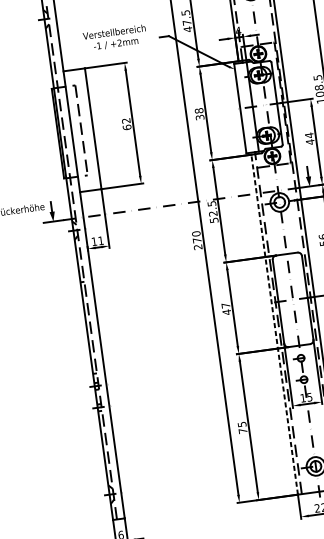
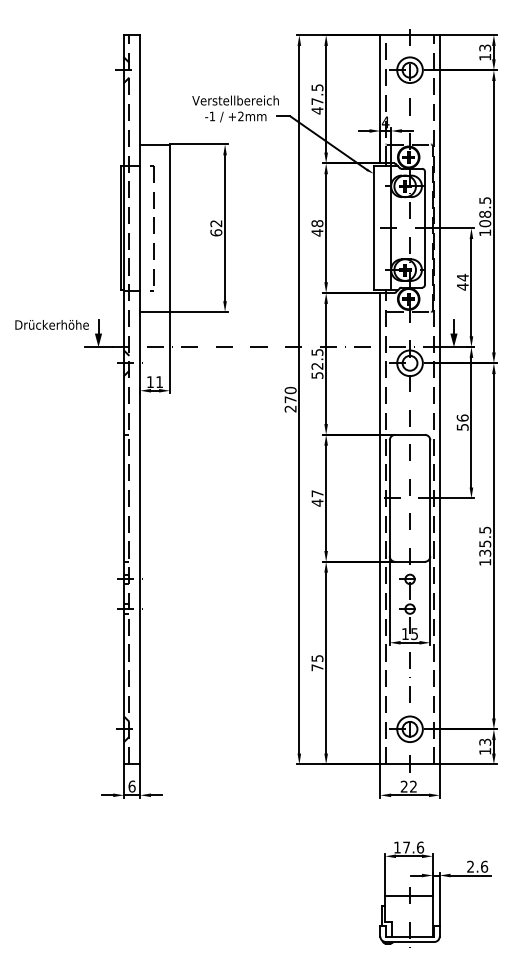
text: (115, 37) -> (235, 108), moved
text: (200, 117) -> (317, 232), 38 -> 48
line: (274, 324) -> (380, 528), dashed -> solid

